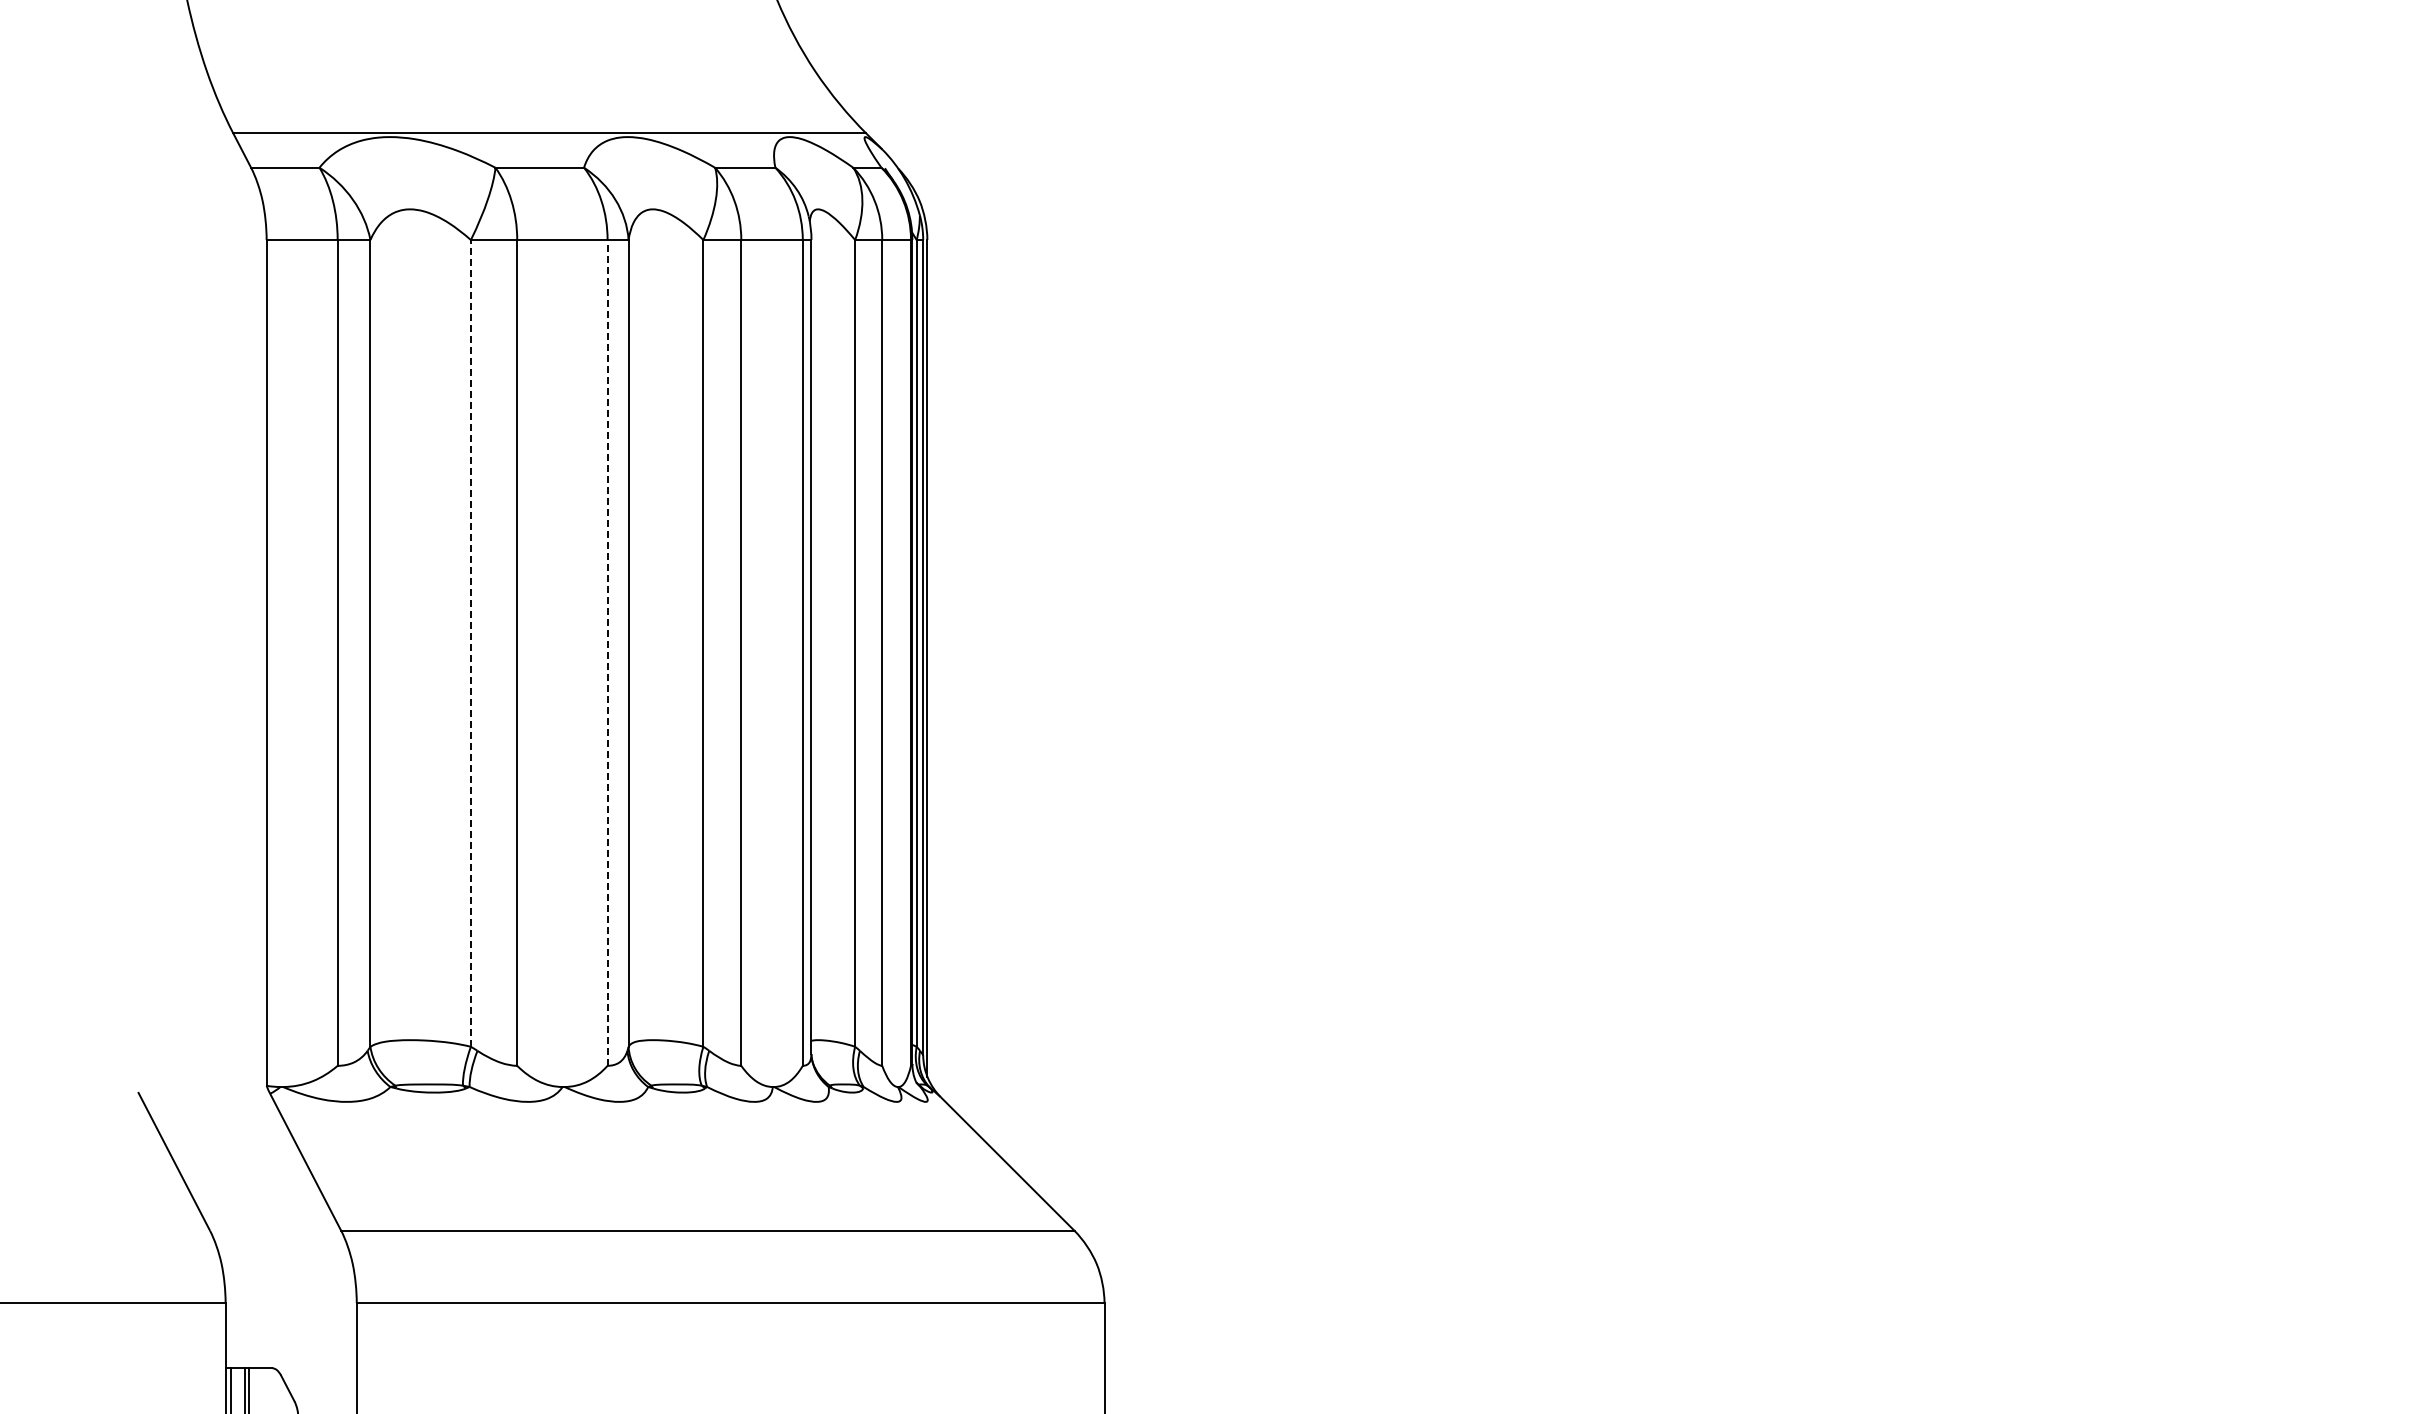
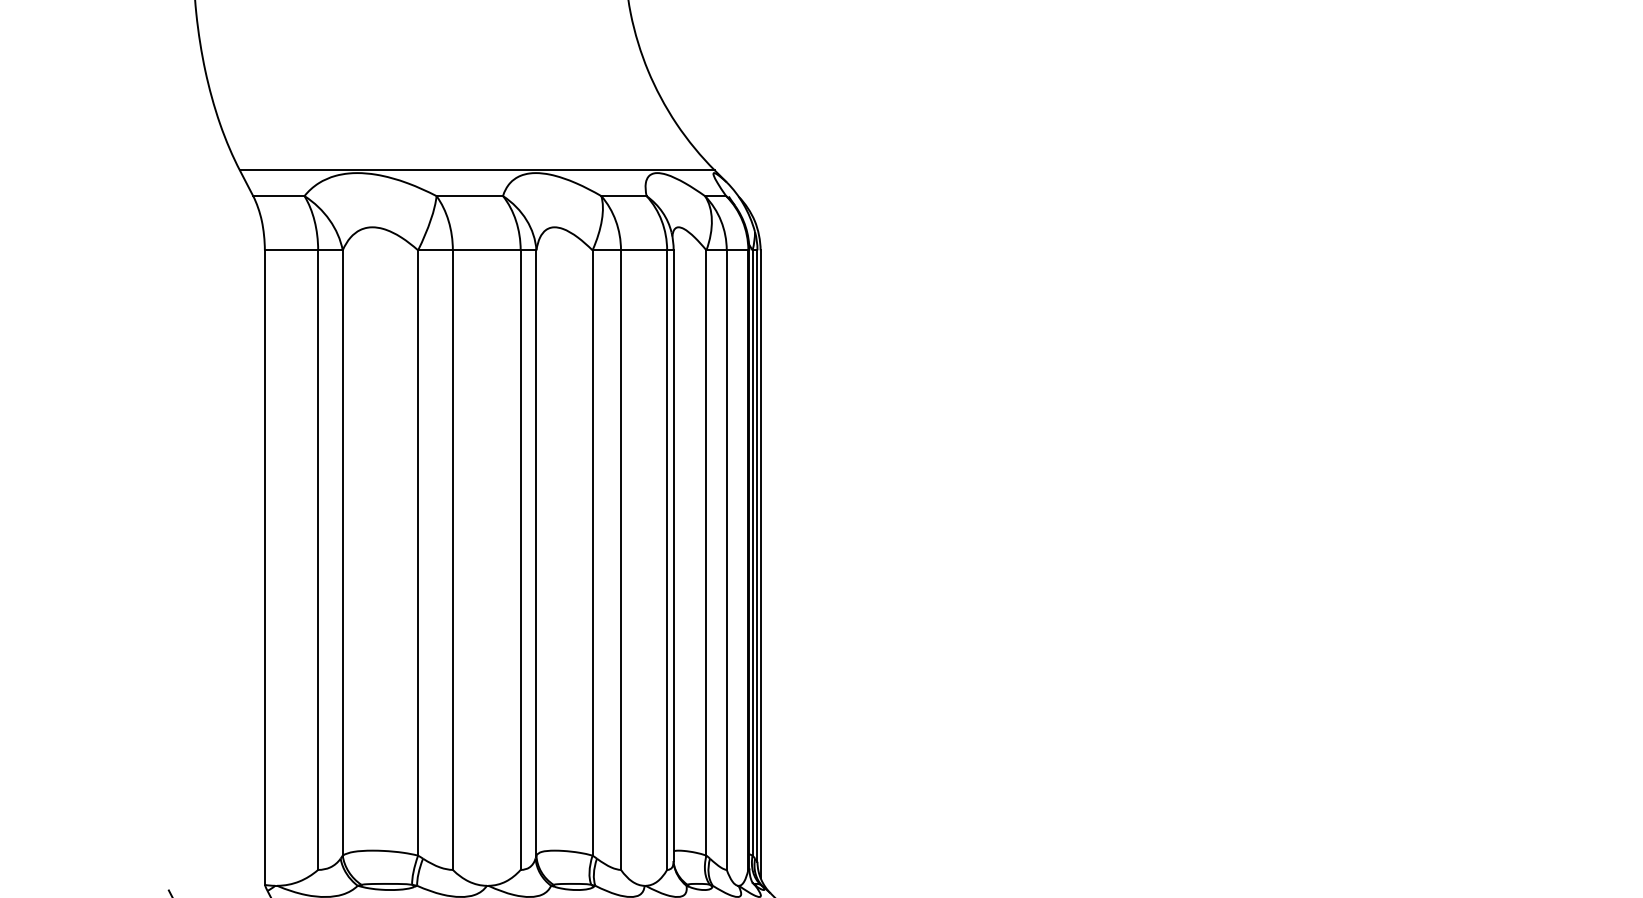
line: (470, 642) -> (417, 552), dashed -> solid
line: (607, 652) -> (520, 559), dashed -> solid

